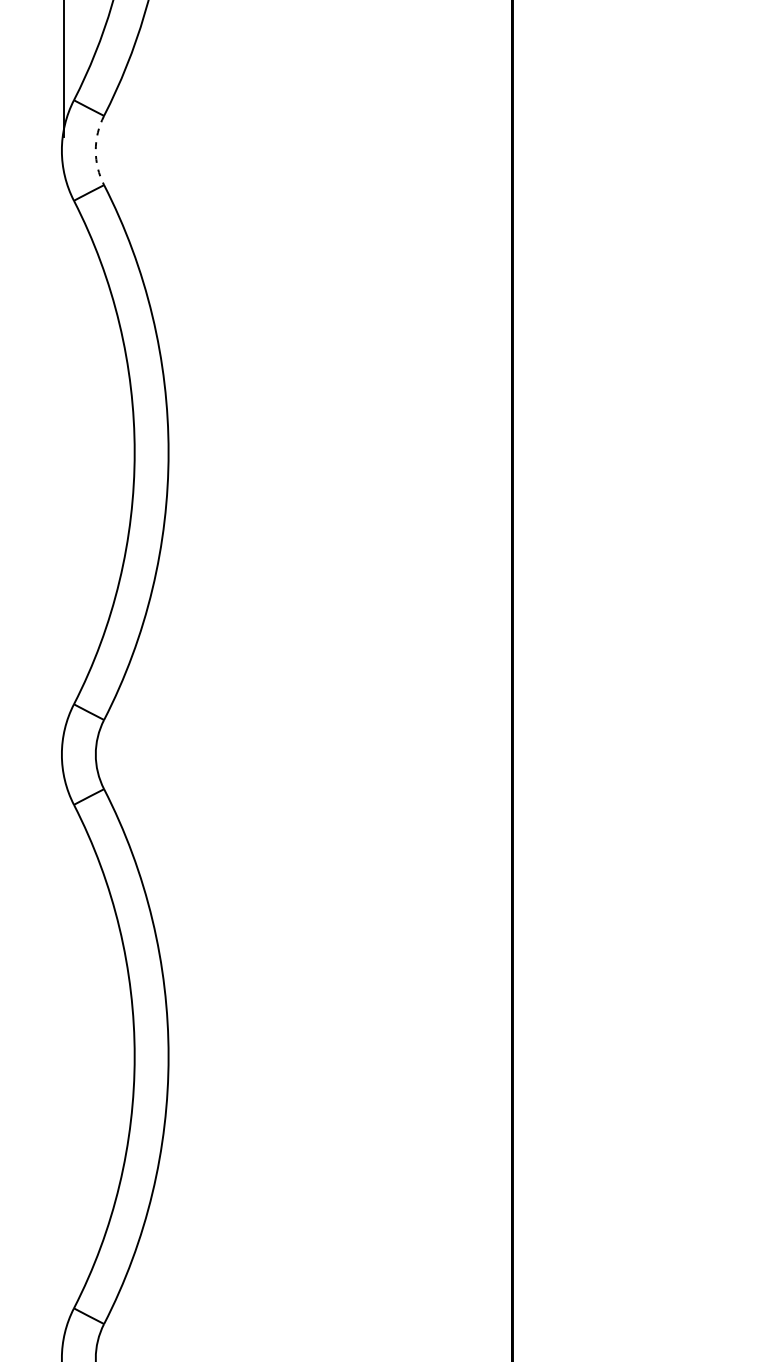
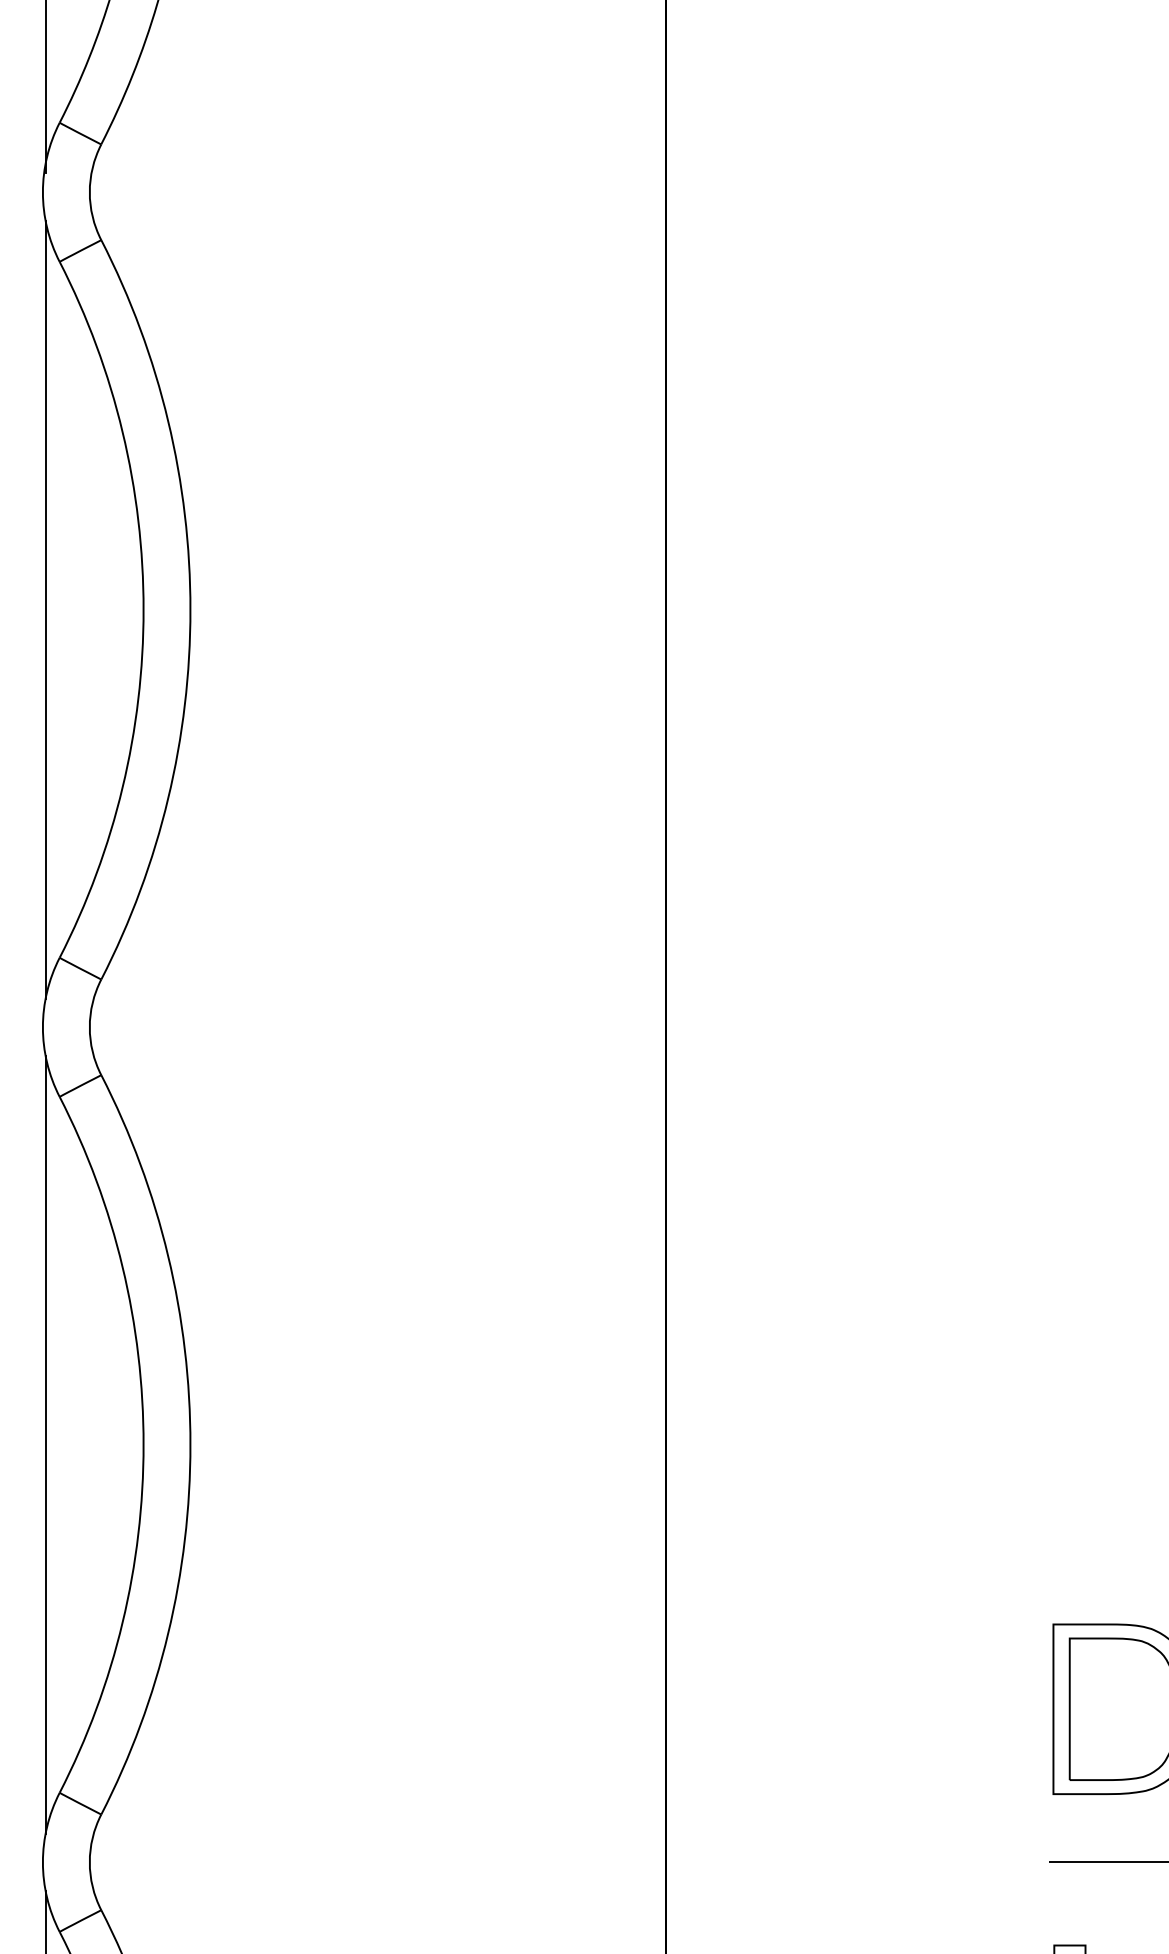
arc: (95, 150) -> (89, 192), dashed -> solid
line: (63, 452) -> (45, 609), added
line: (63, 1056) -> (45, 1444), added

